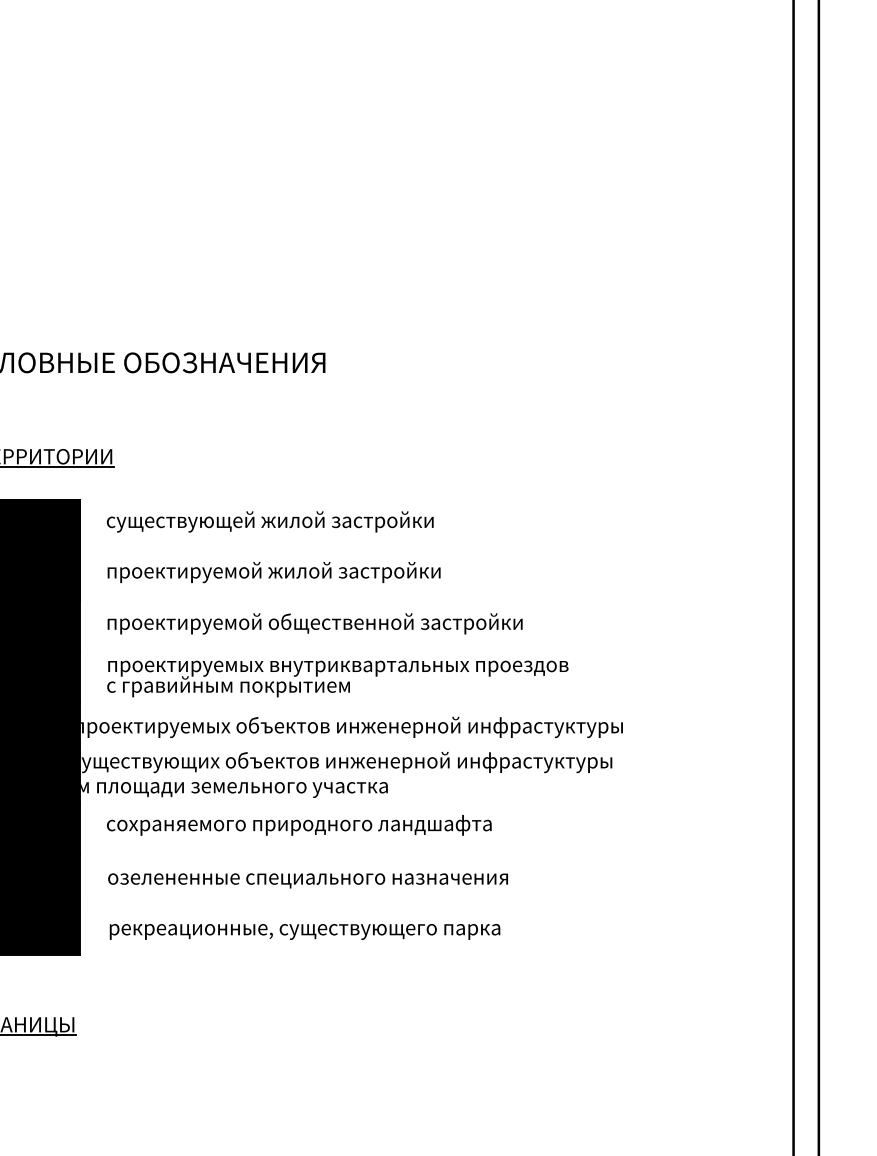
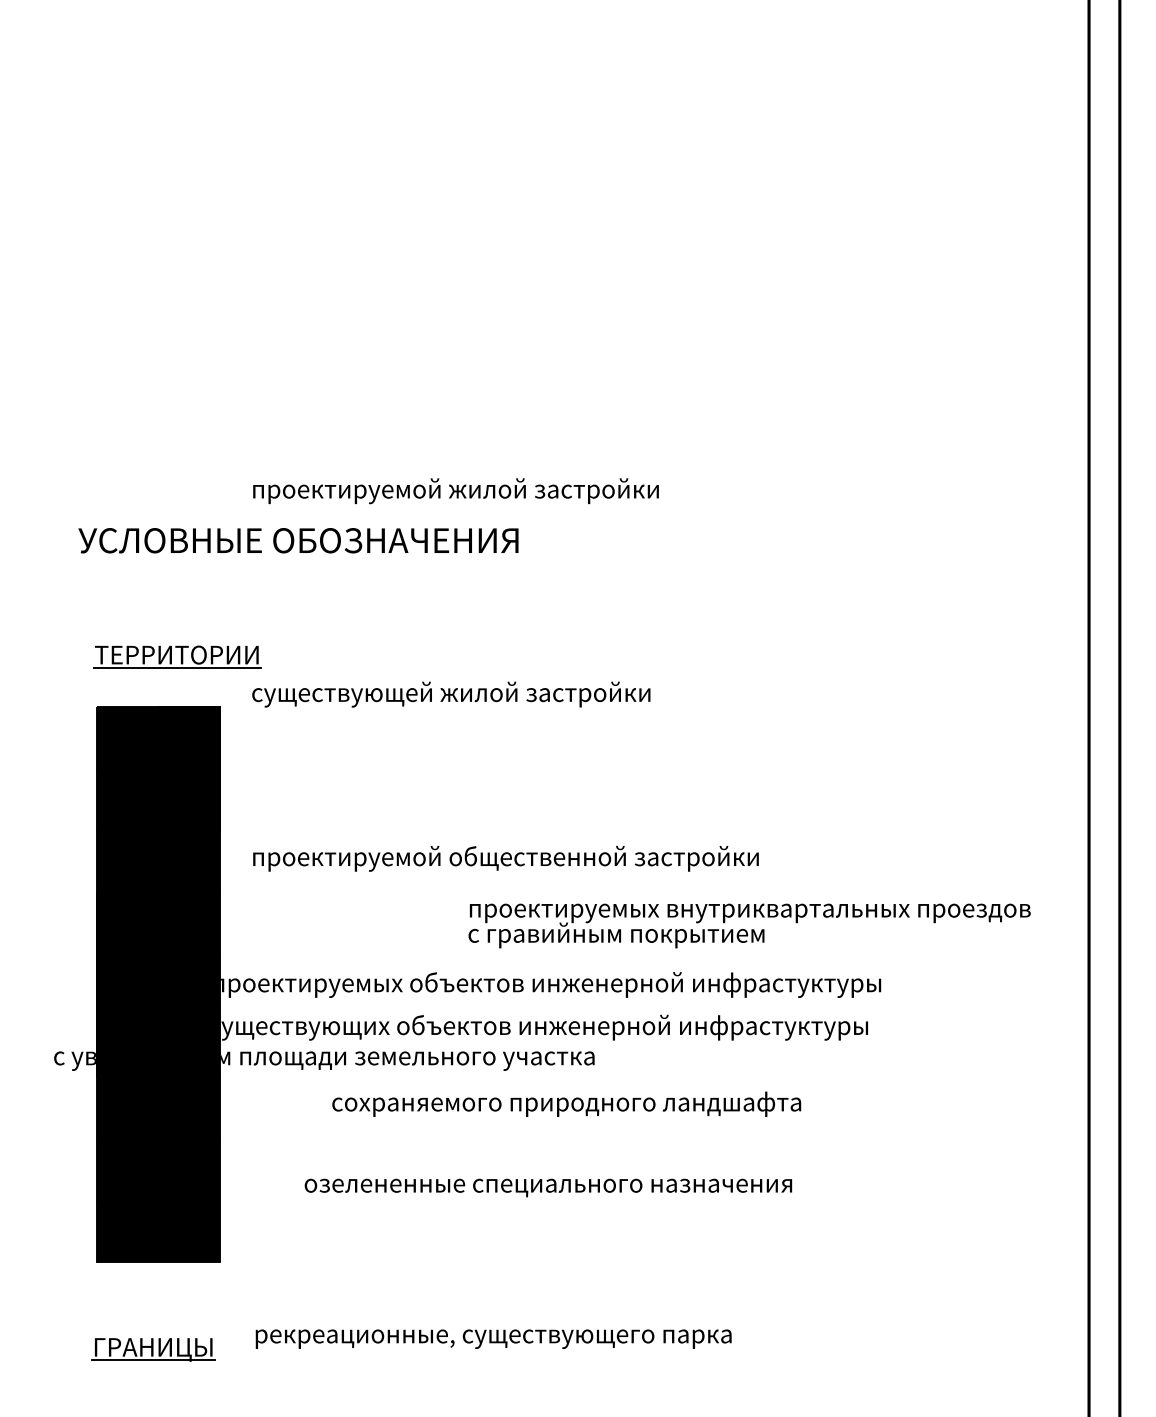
text: (270, 521) -> (451, 694), moved
text: (273, 572) -> (455, 491), moved
text: (337, 678) -> (749, 925), moved
text: (299, 824) -> (566, 1103), moved
text: (308, 880) -> (548, 1187), moved
text: (304, 931) -> (493, 1338), moved

